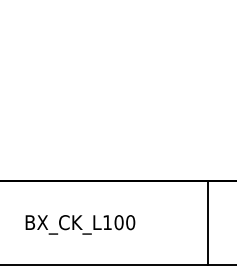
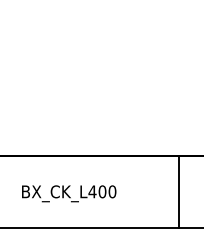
text: (107, 222) -> (92, 191), BX_CK_L100 -> BX_CK_L400

